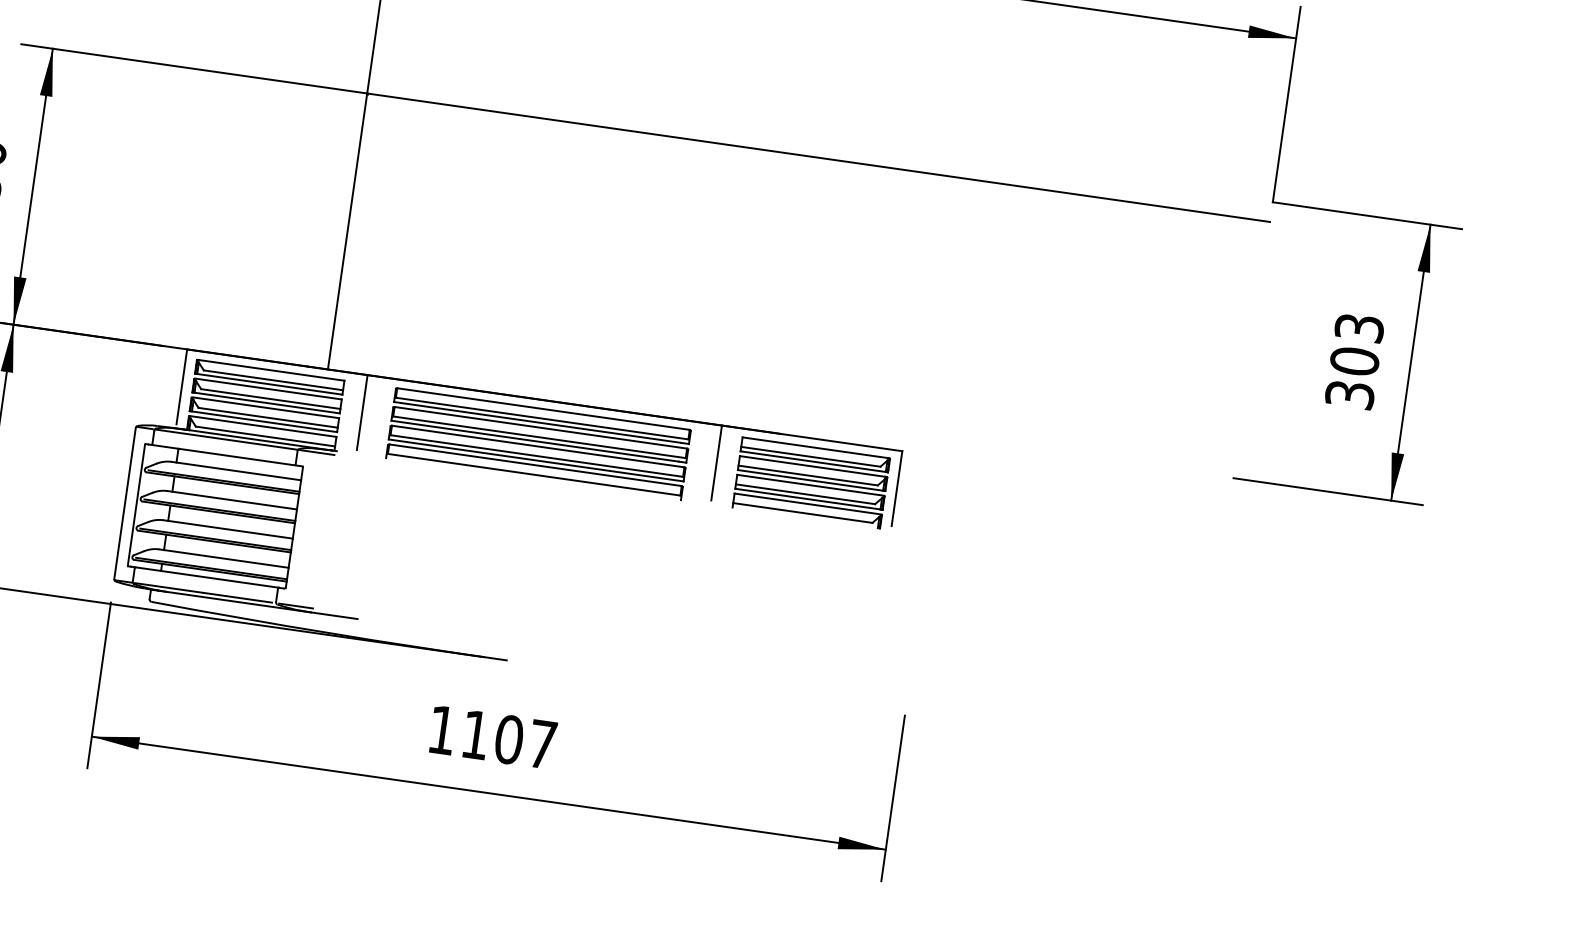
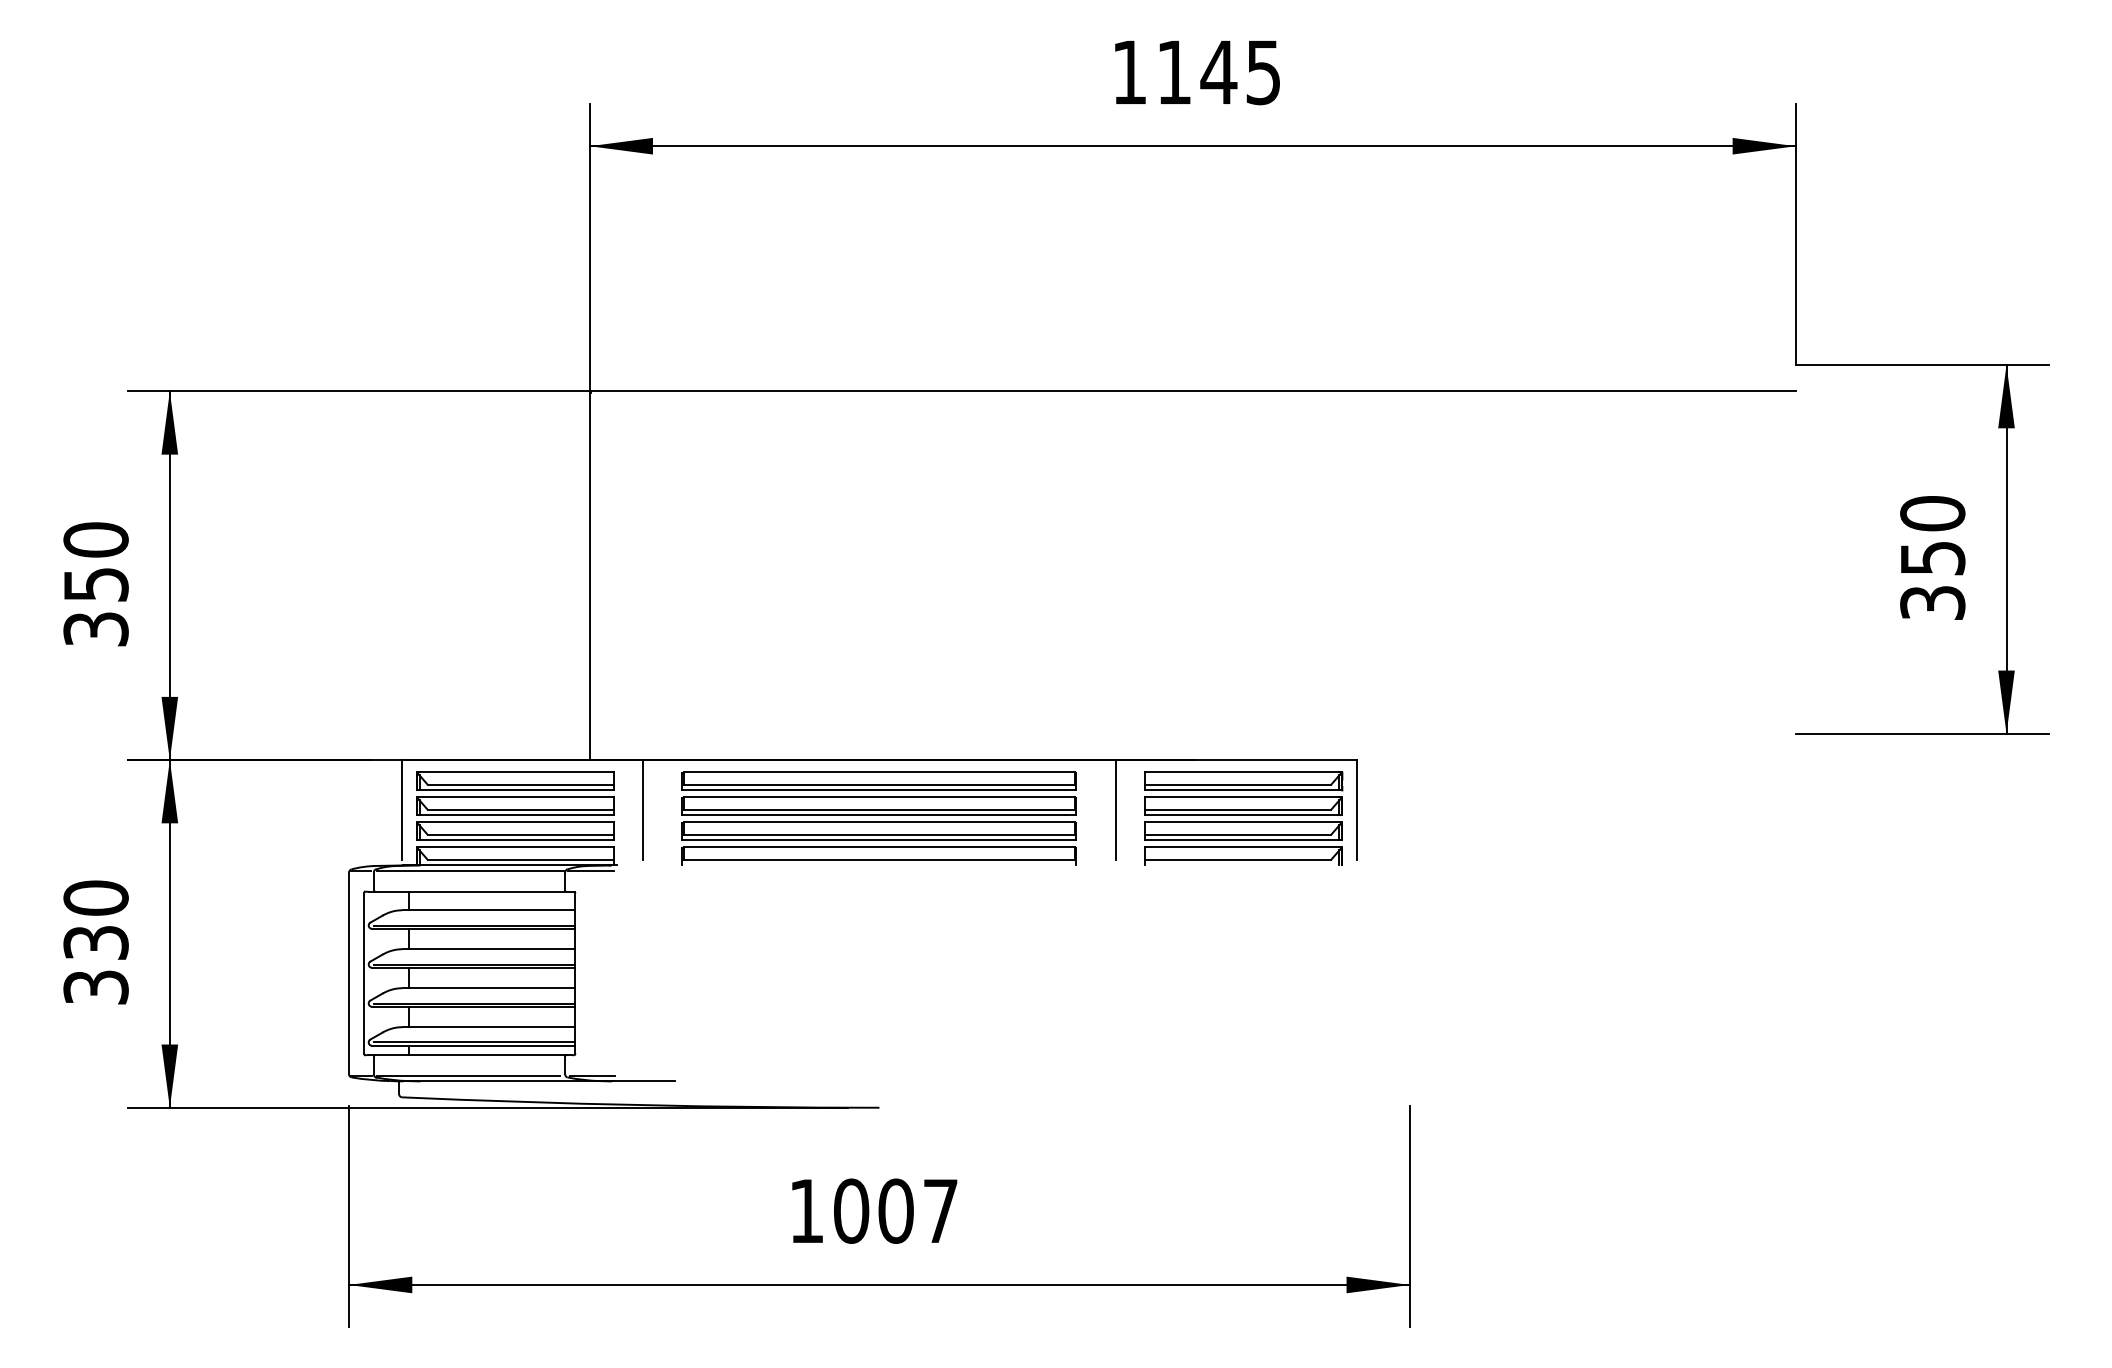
text: (1356, 344) -> (1932, 535), 303 -> 350
text: (475, 734) -> (851, 1210), 1107 -> 1007

